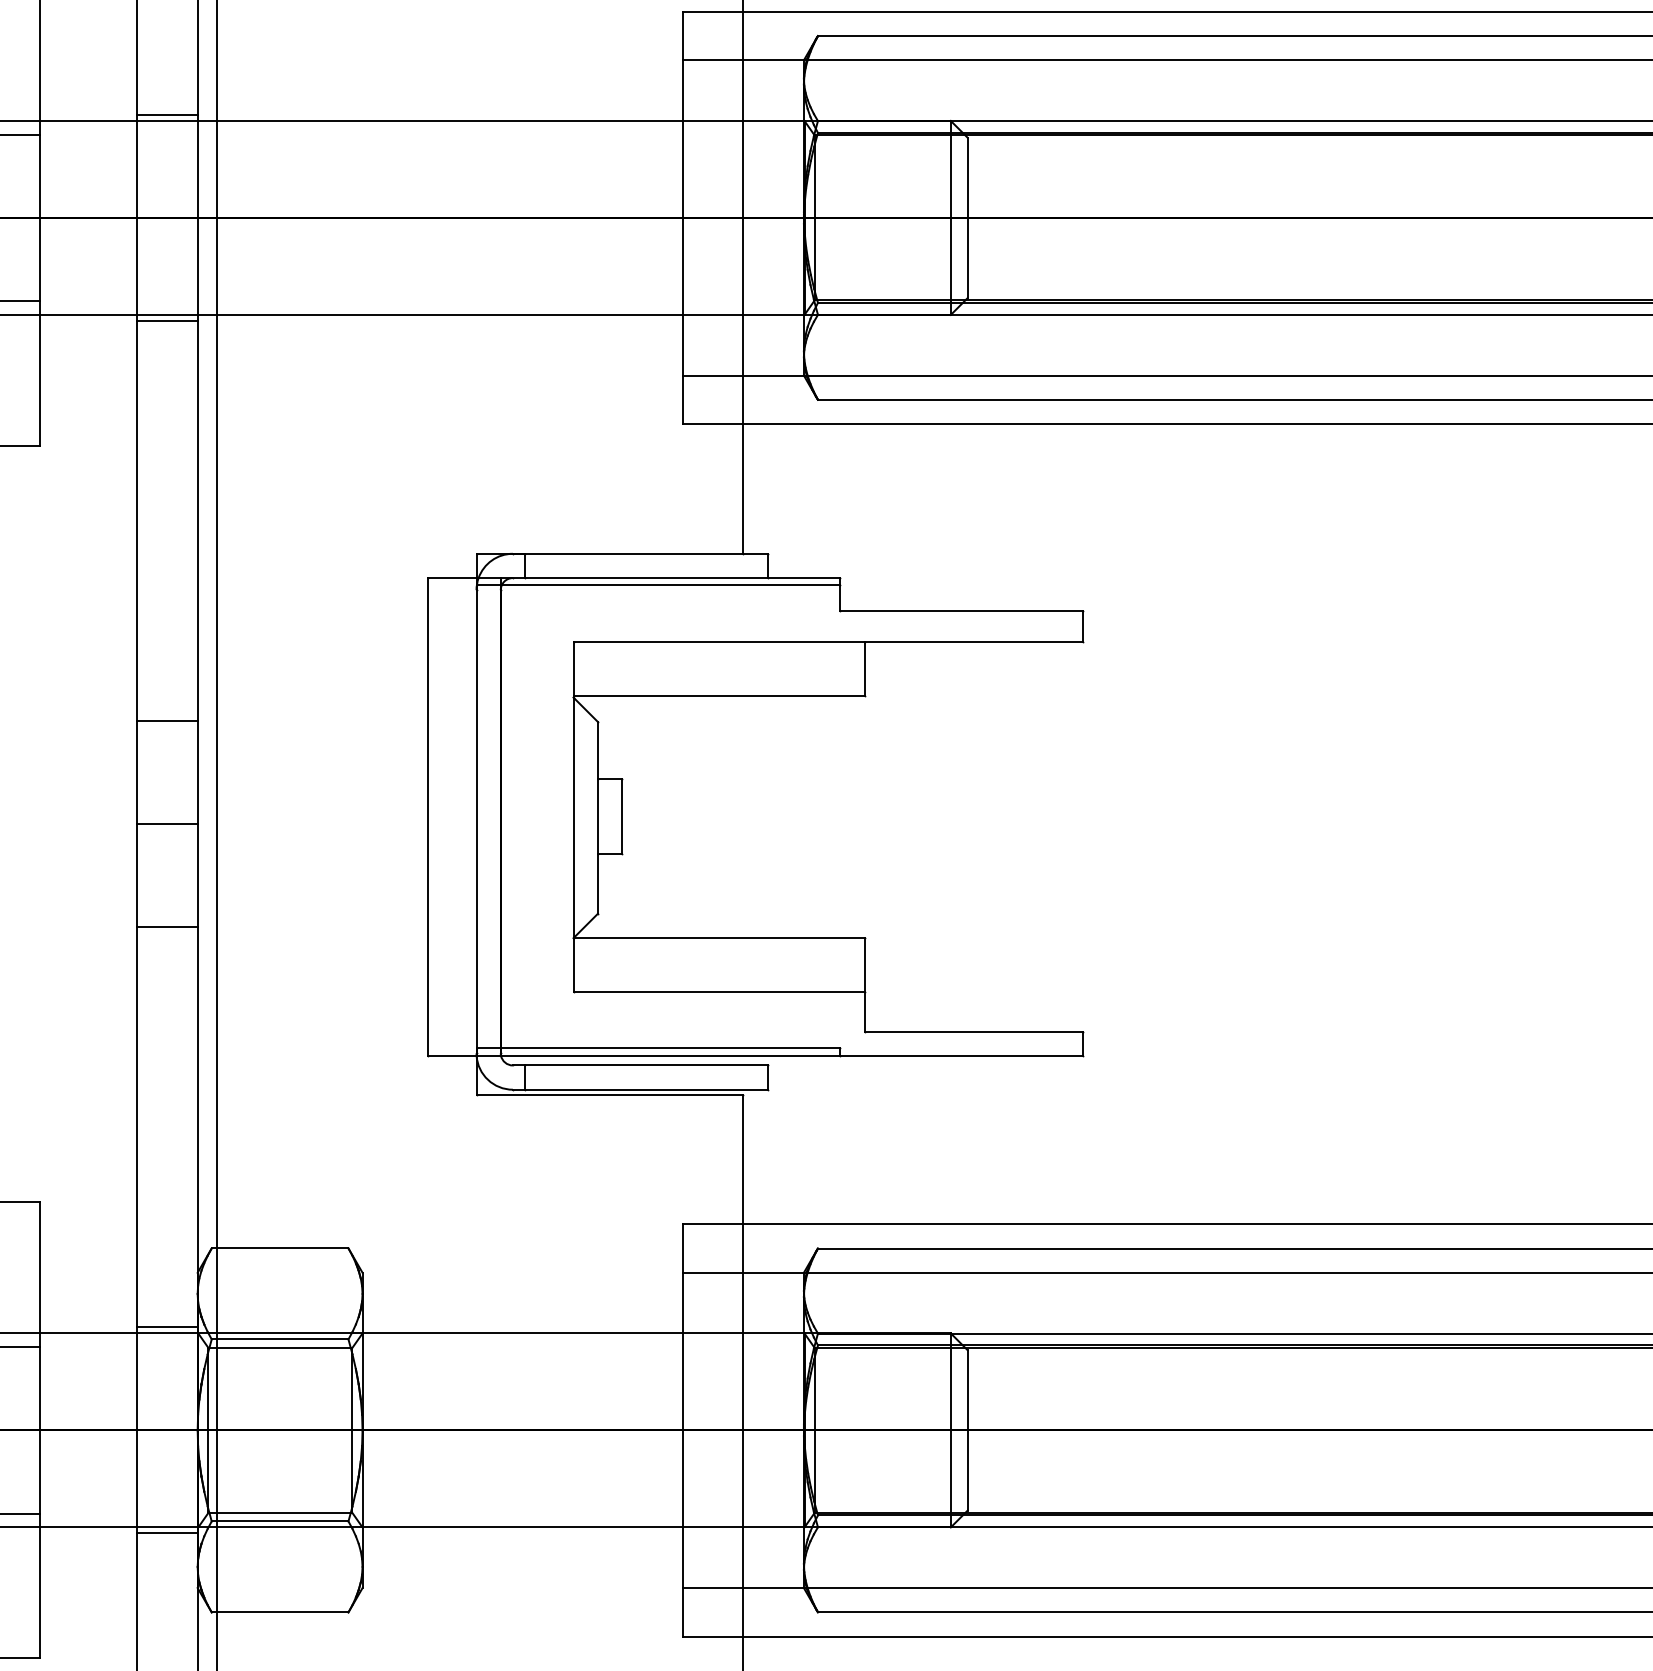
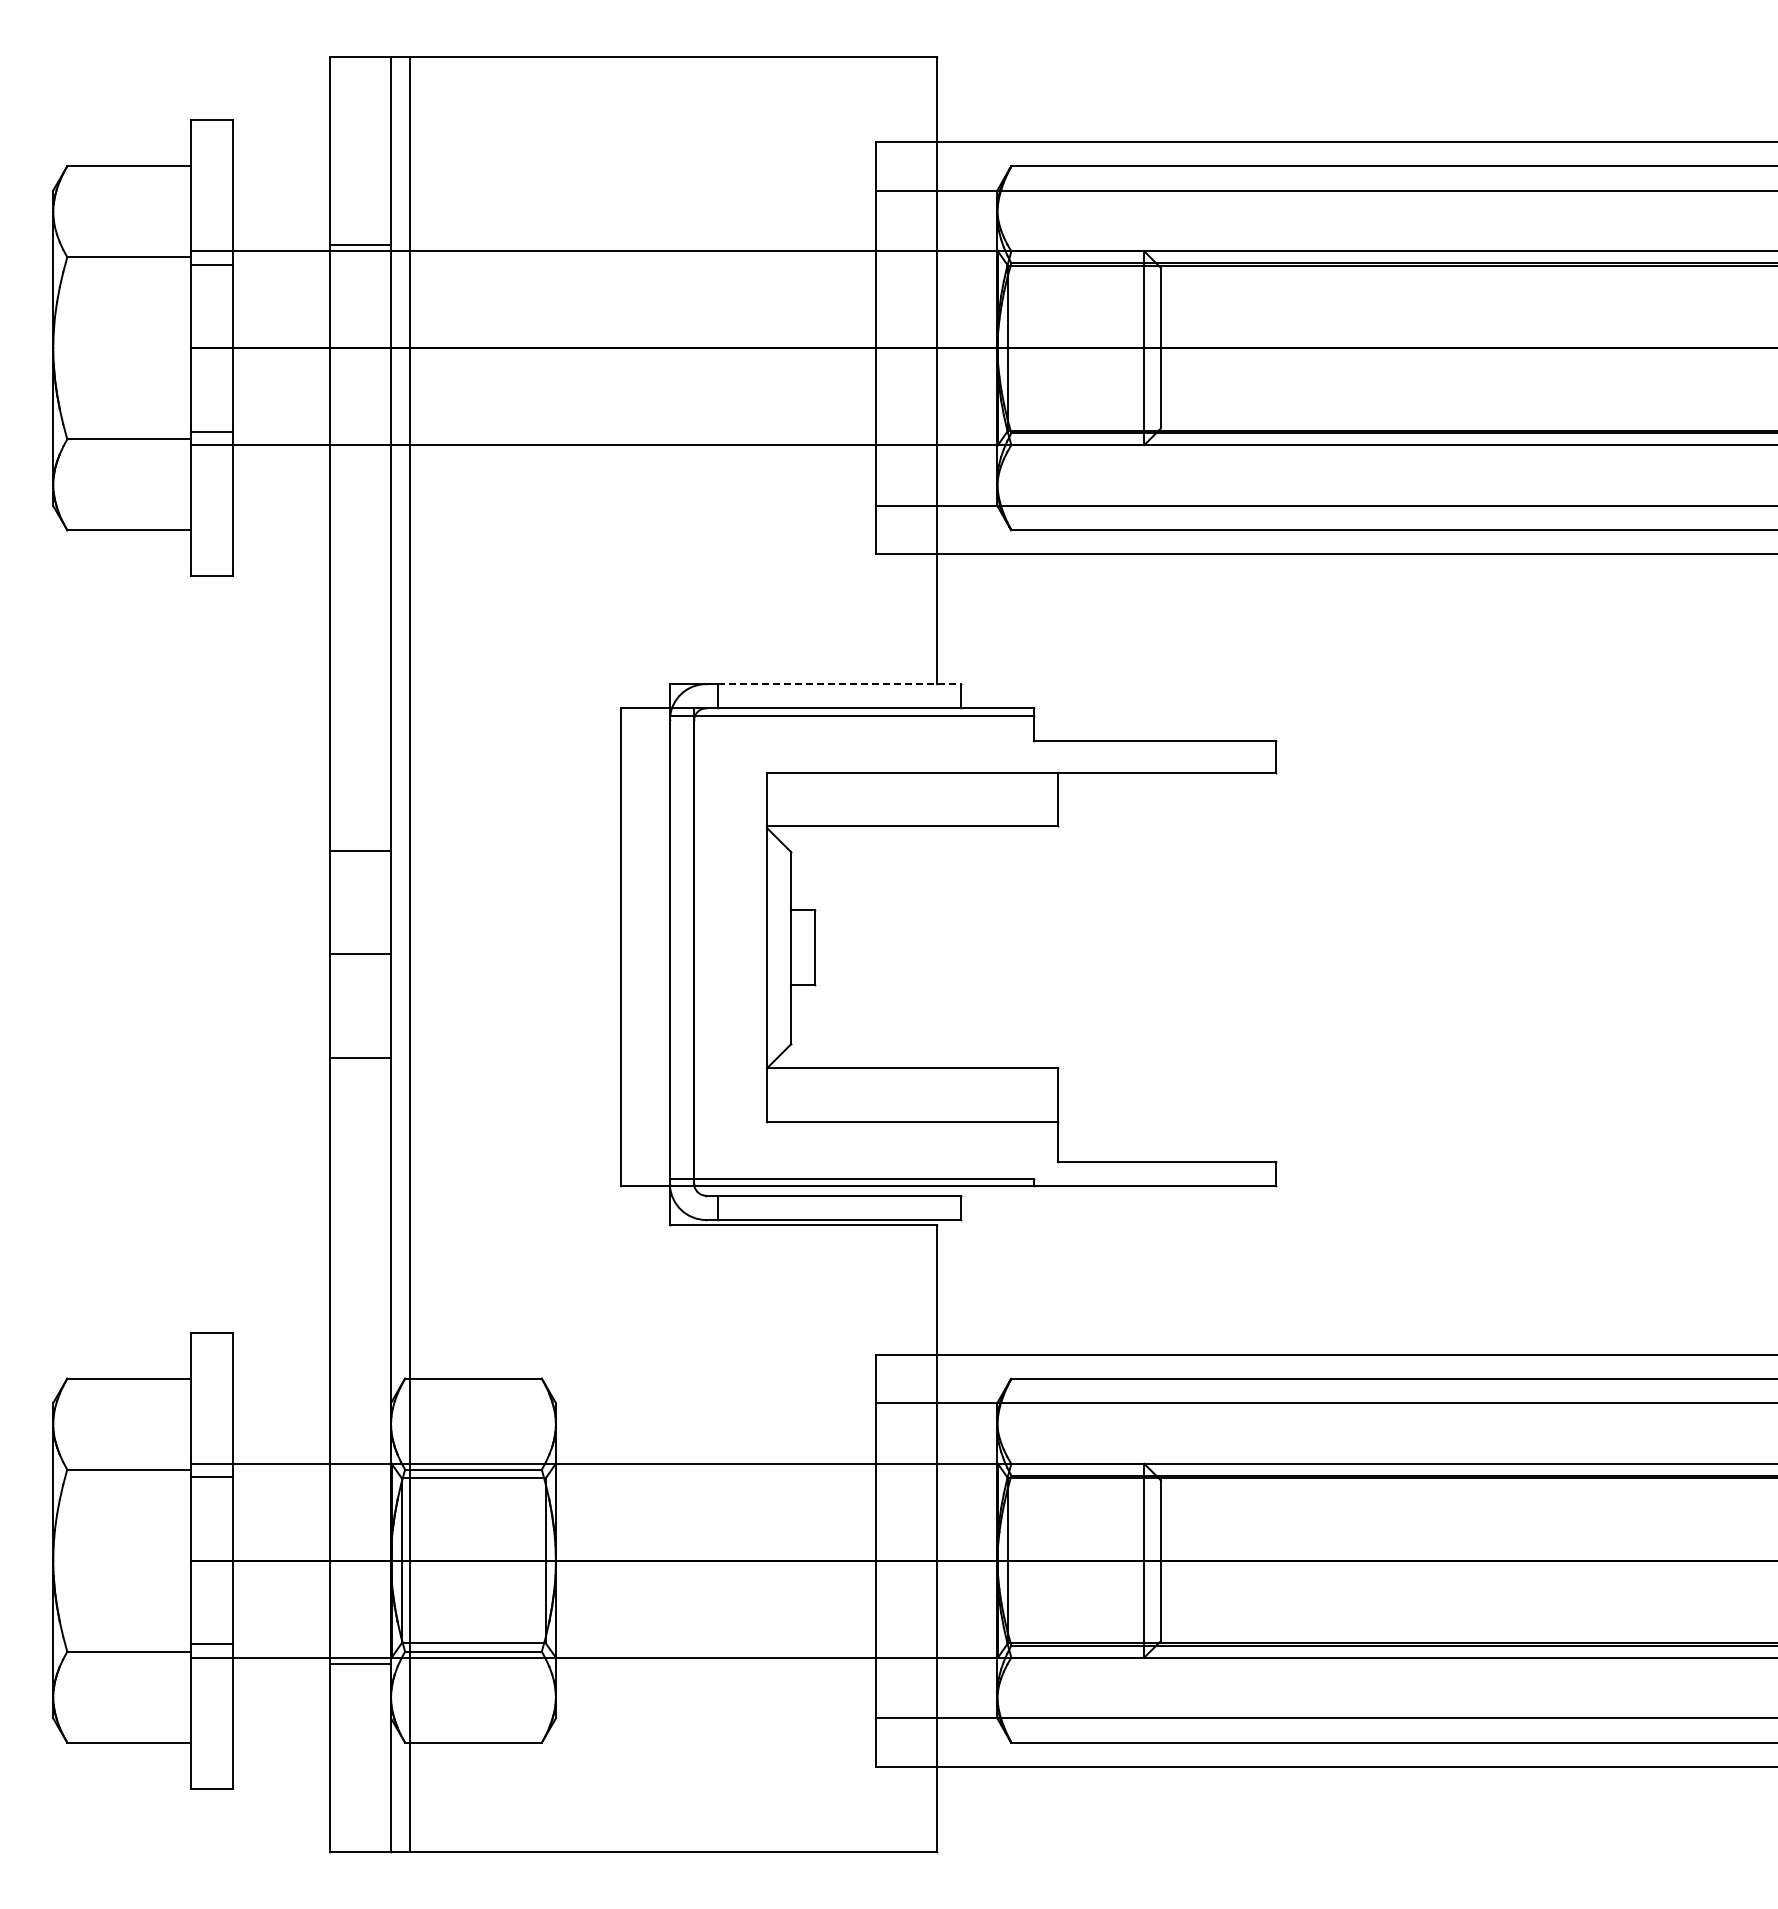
line: (167, 321) -> (360, 451), removed
line: (647, 554) -> (840, 684), solid -> dashed
line: (167, 1327) -> (360, 1457), removed

